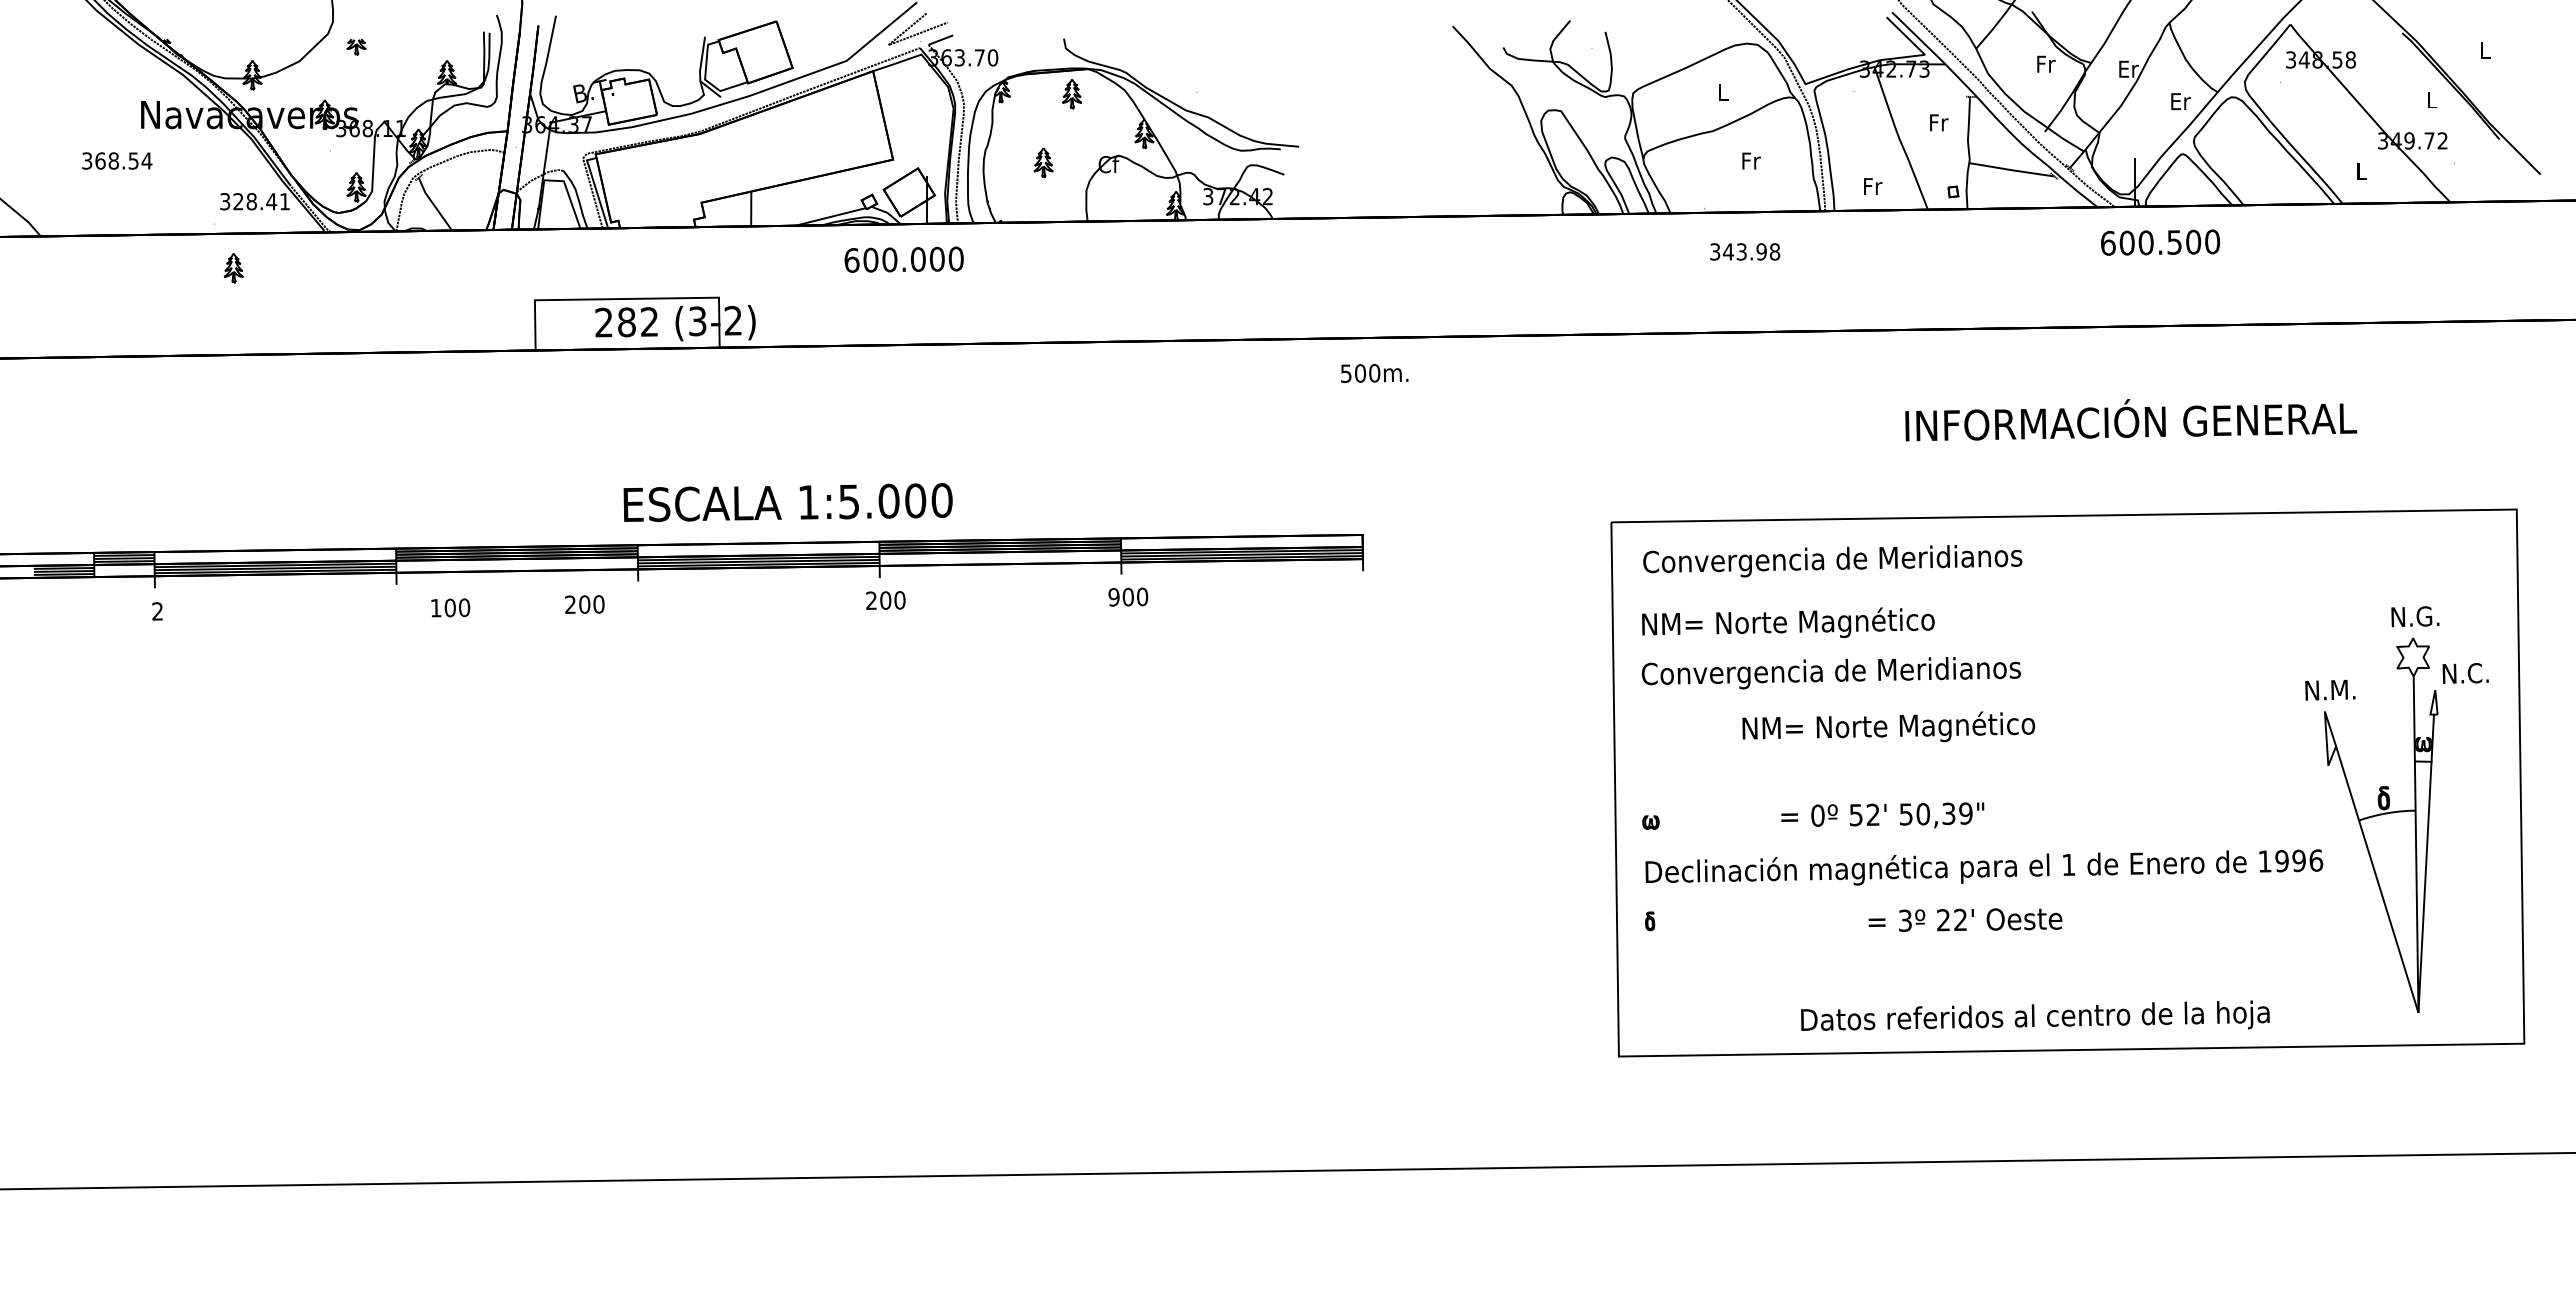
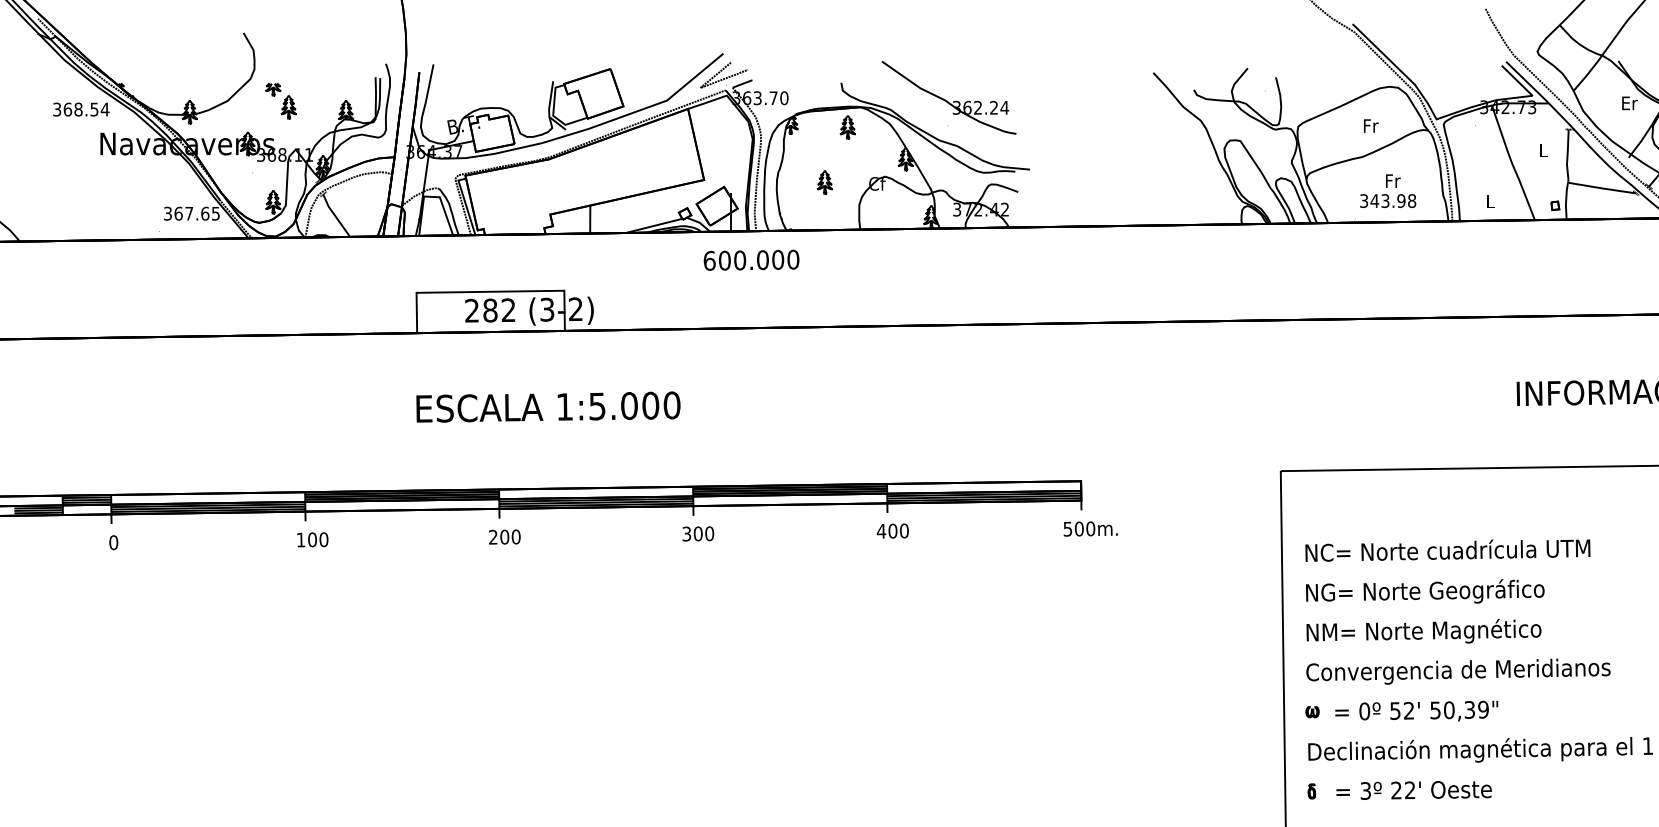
part: (1198, 57) -> (949, 97), added
text: (2046, 64) -> (1630, 103), Fr -> Er
text: (1724, 92) -> (1371, 126), L -> Fr
text: (1939, 122) -> (1544, 150), Fr -> L
text: (117, 160) -> (81, 109), moved
text: (1873, 186) -> (1491, 201), Fr -> L
text: (261, 201) -> (197, 213), 328.41 -> 367.65
text: (1745, 251) -> (1388, 200), moved
text: (903, 259) -> (751, 260), moved
part: (233, 268) -> (288, 107), moved
text: (1374, 373) -> (1090, 529), moved
text: (787, 502) -> (547, 407), moved
text: (1832, 561) -> (1458, 671), moved
text: (1113, 597) -> (881, 531), 900 -> 400
text: (871, 600) -> (686, 533), 200 -> 300
text: (584, 604) -> (504, 537), moved
text: (450, 607) -> (312, 539), moved
text: (157, 611) -> (113, 542), 2 -> 0
text: (1829, 622) -> (1455, 551), NM= Norte Magnético -> NC= Norte cuadrícula UTM
text: (1830, 672) -> (1456, 591), Convergencia de Meridianos -> NG= Norte Geográfico
text: (1888, 726) -> (1423, 631), moved
text: (1882, 815) -> (1416, 711), moved
text: (1965, 919) -> (1414, 789), moved

